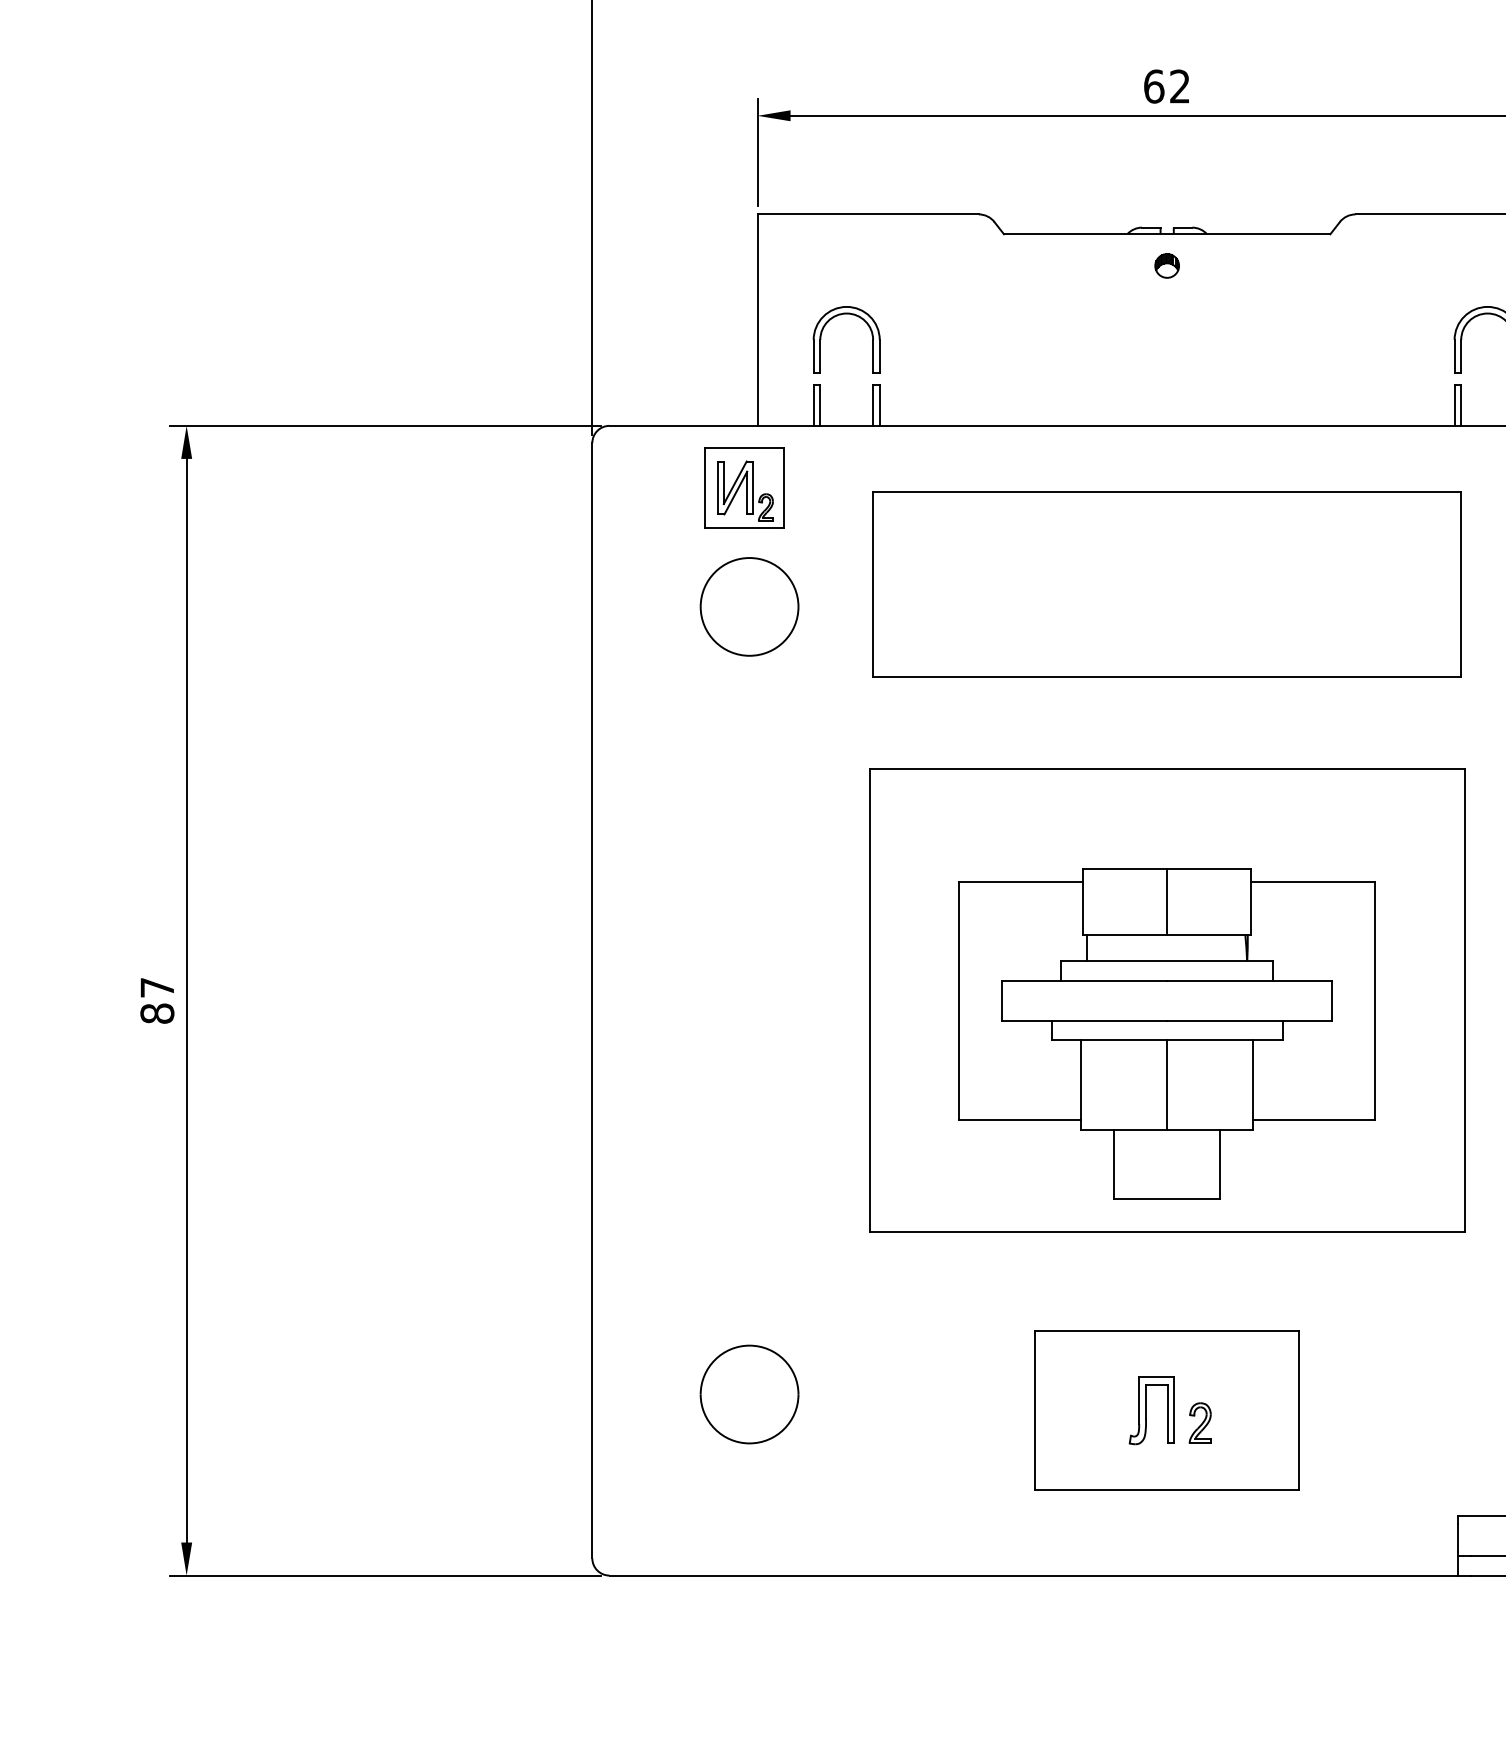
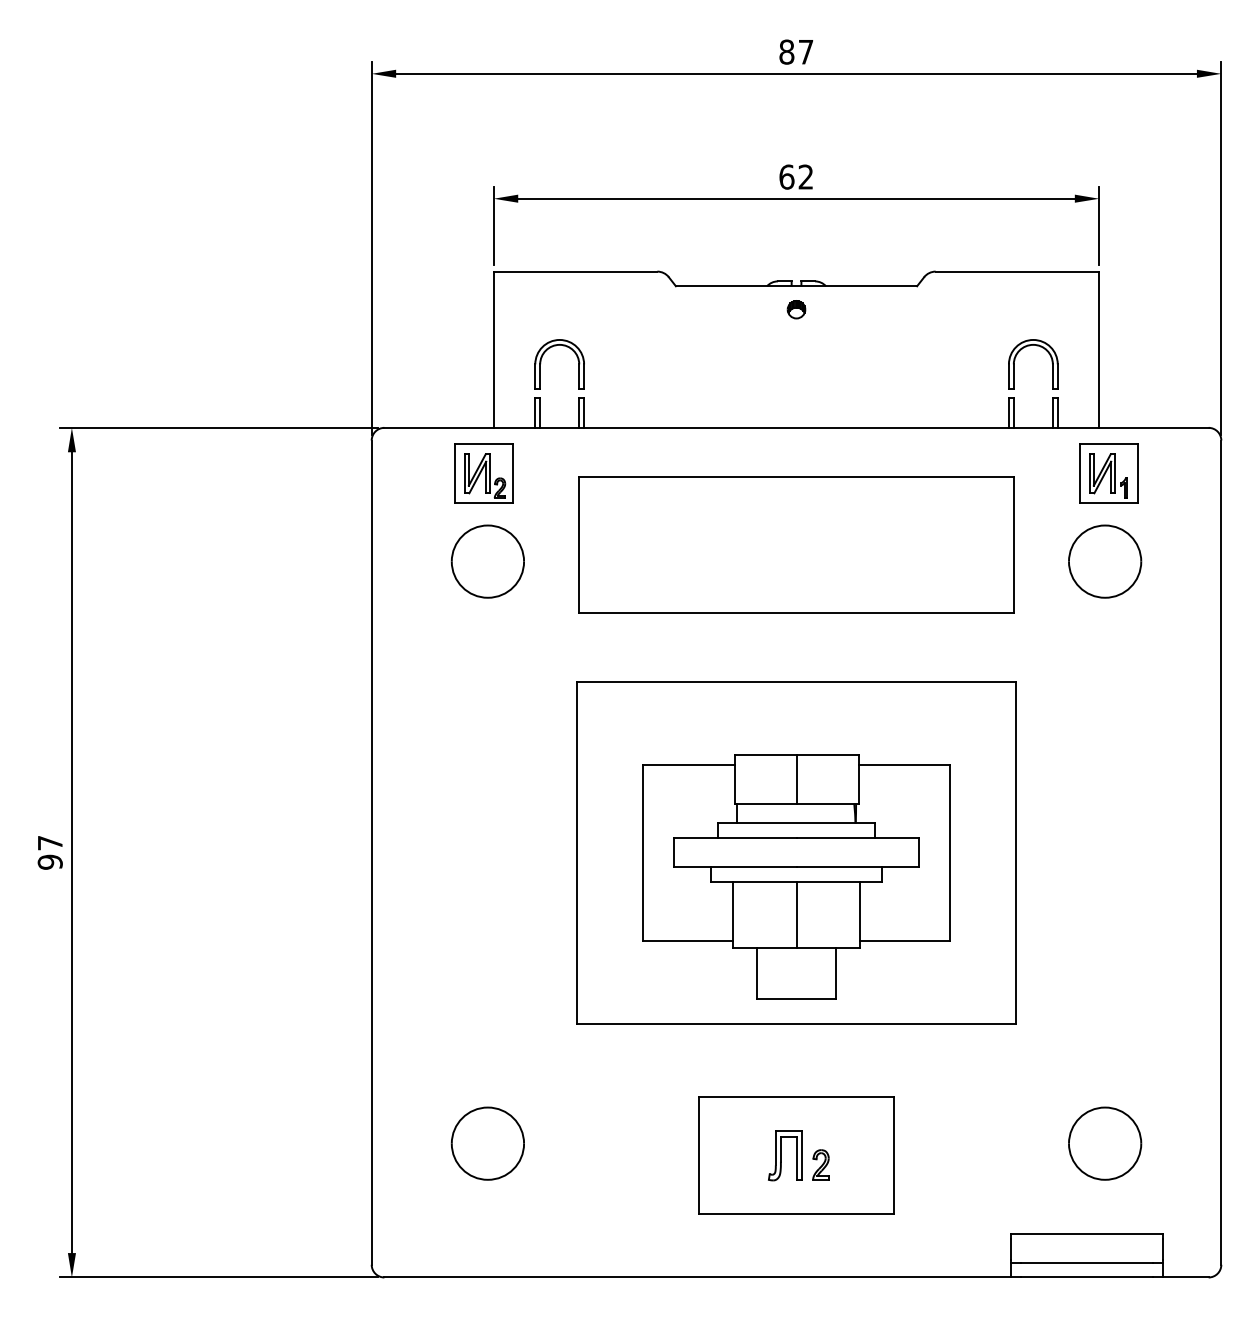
text: (156, 1012) -> (49, 861), 87 -> 97

